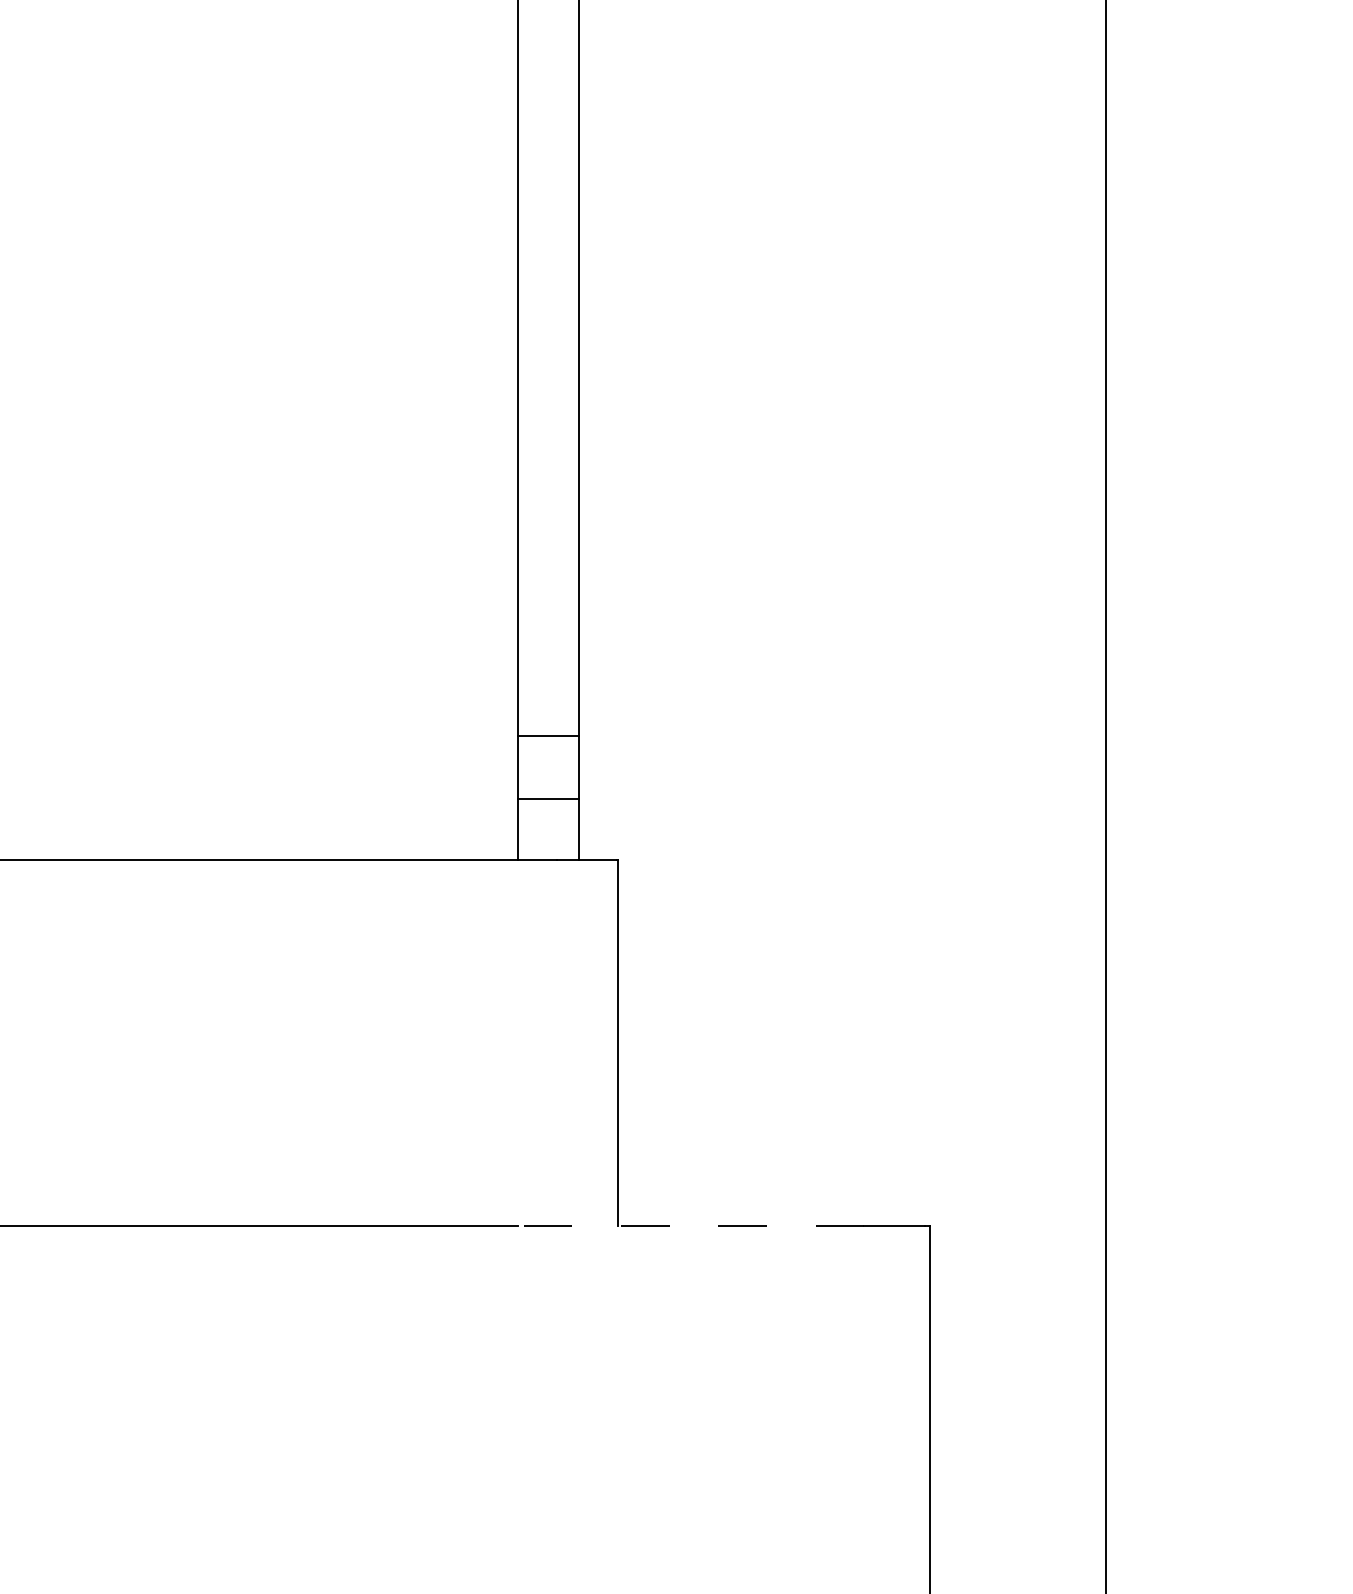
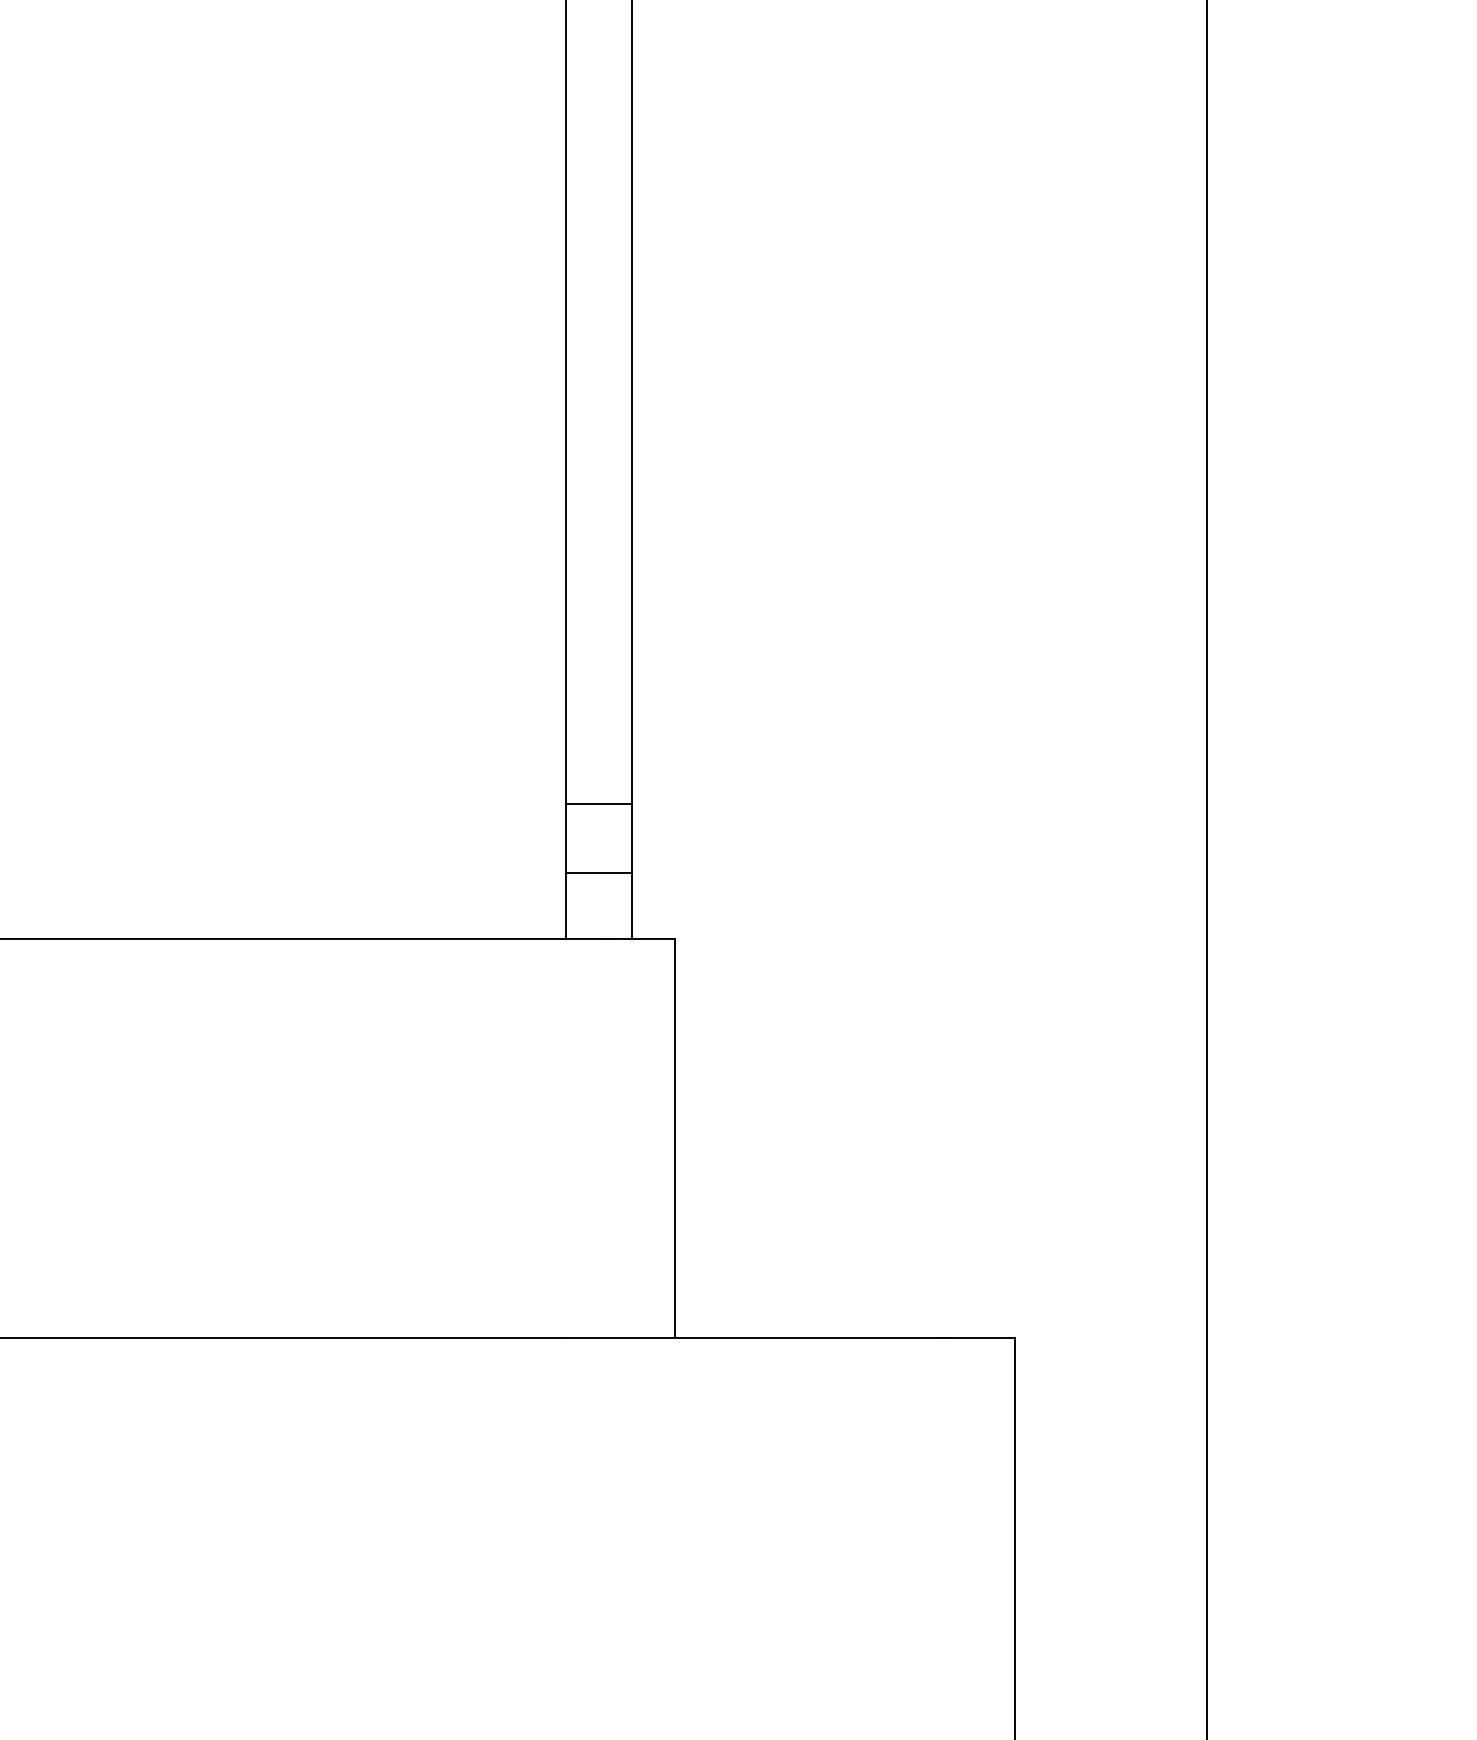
line: (691, 1225) -> (754, 1337), dashed -> solid

